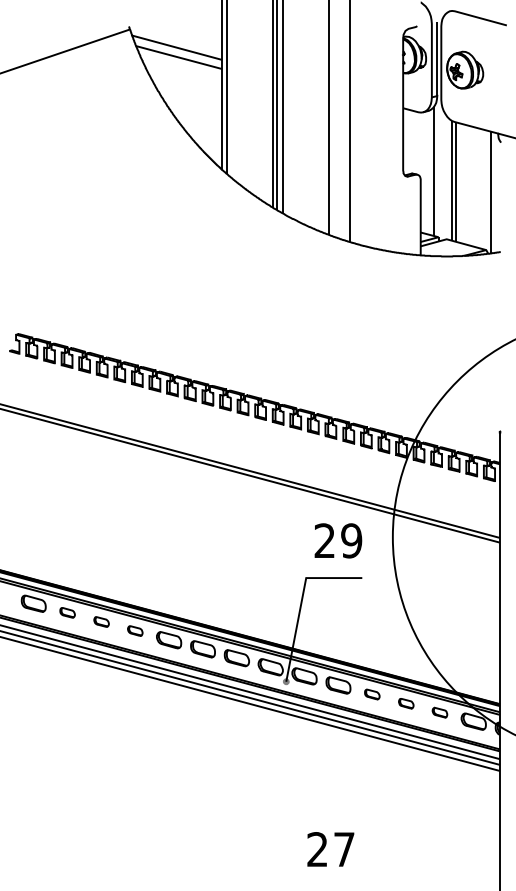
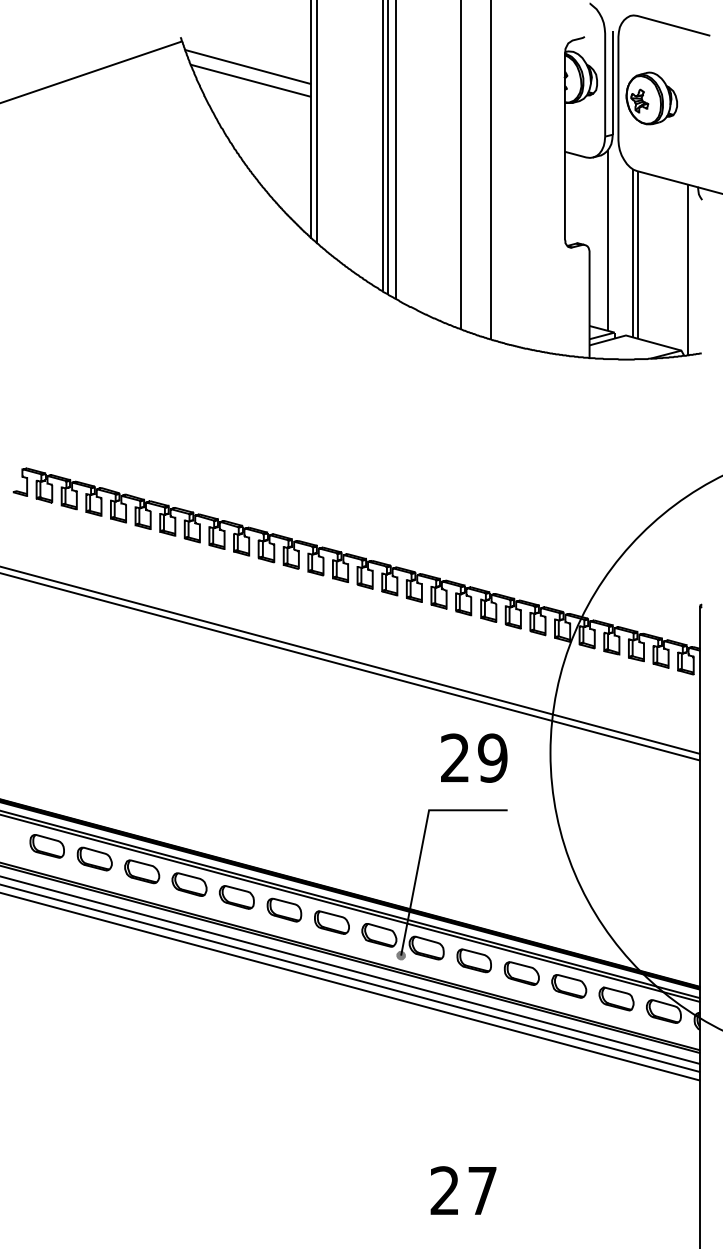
part: (67, 612) -> (94, 858), size x1.67
part: (101, 621) -> (142, 871), size x1.67
part: (135, 631) -> (189, 884), size x1.67
part: (372, 694) -> (521, 973), size x1.67
part: (406, 703) -> (569, 986), size x1.67
part: (439, 712) -> (616, 998), size x1.67

